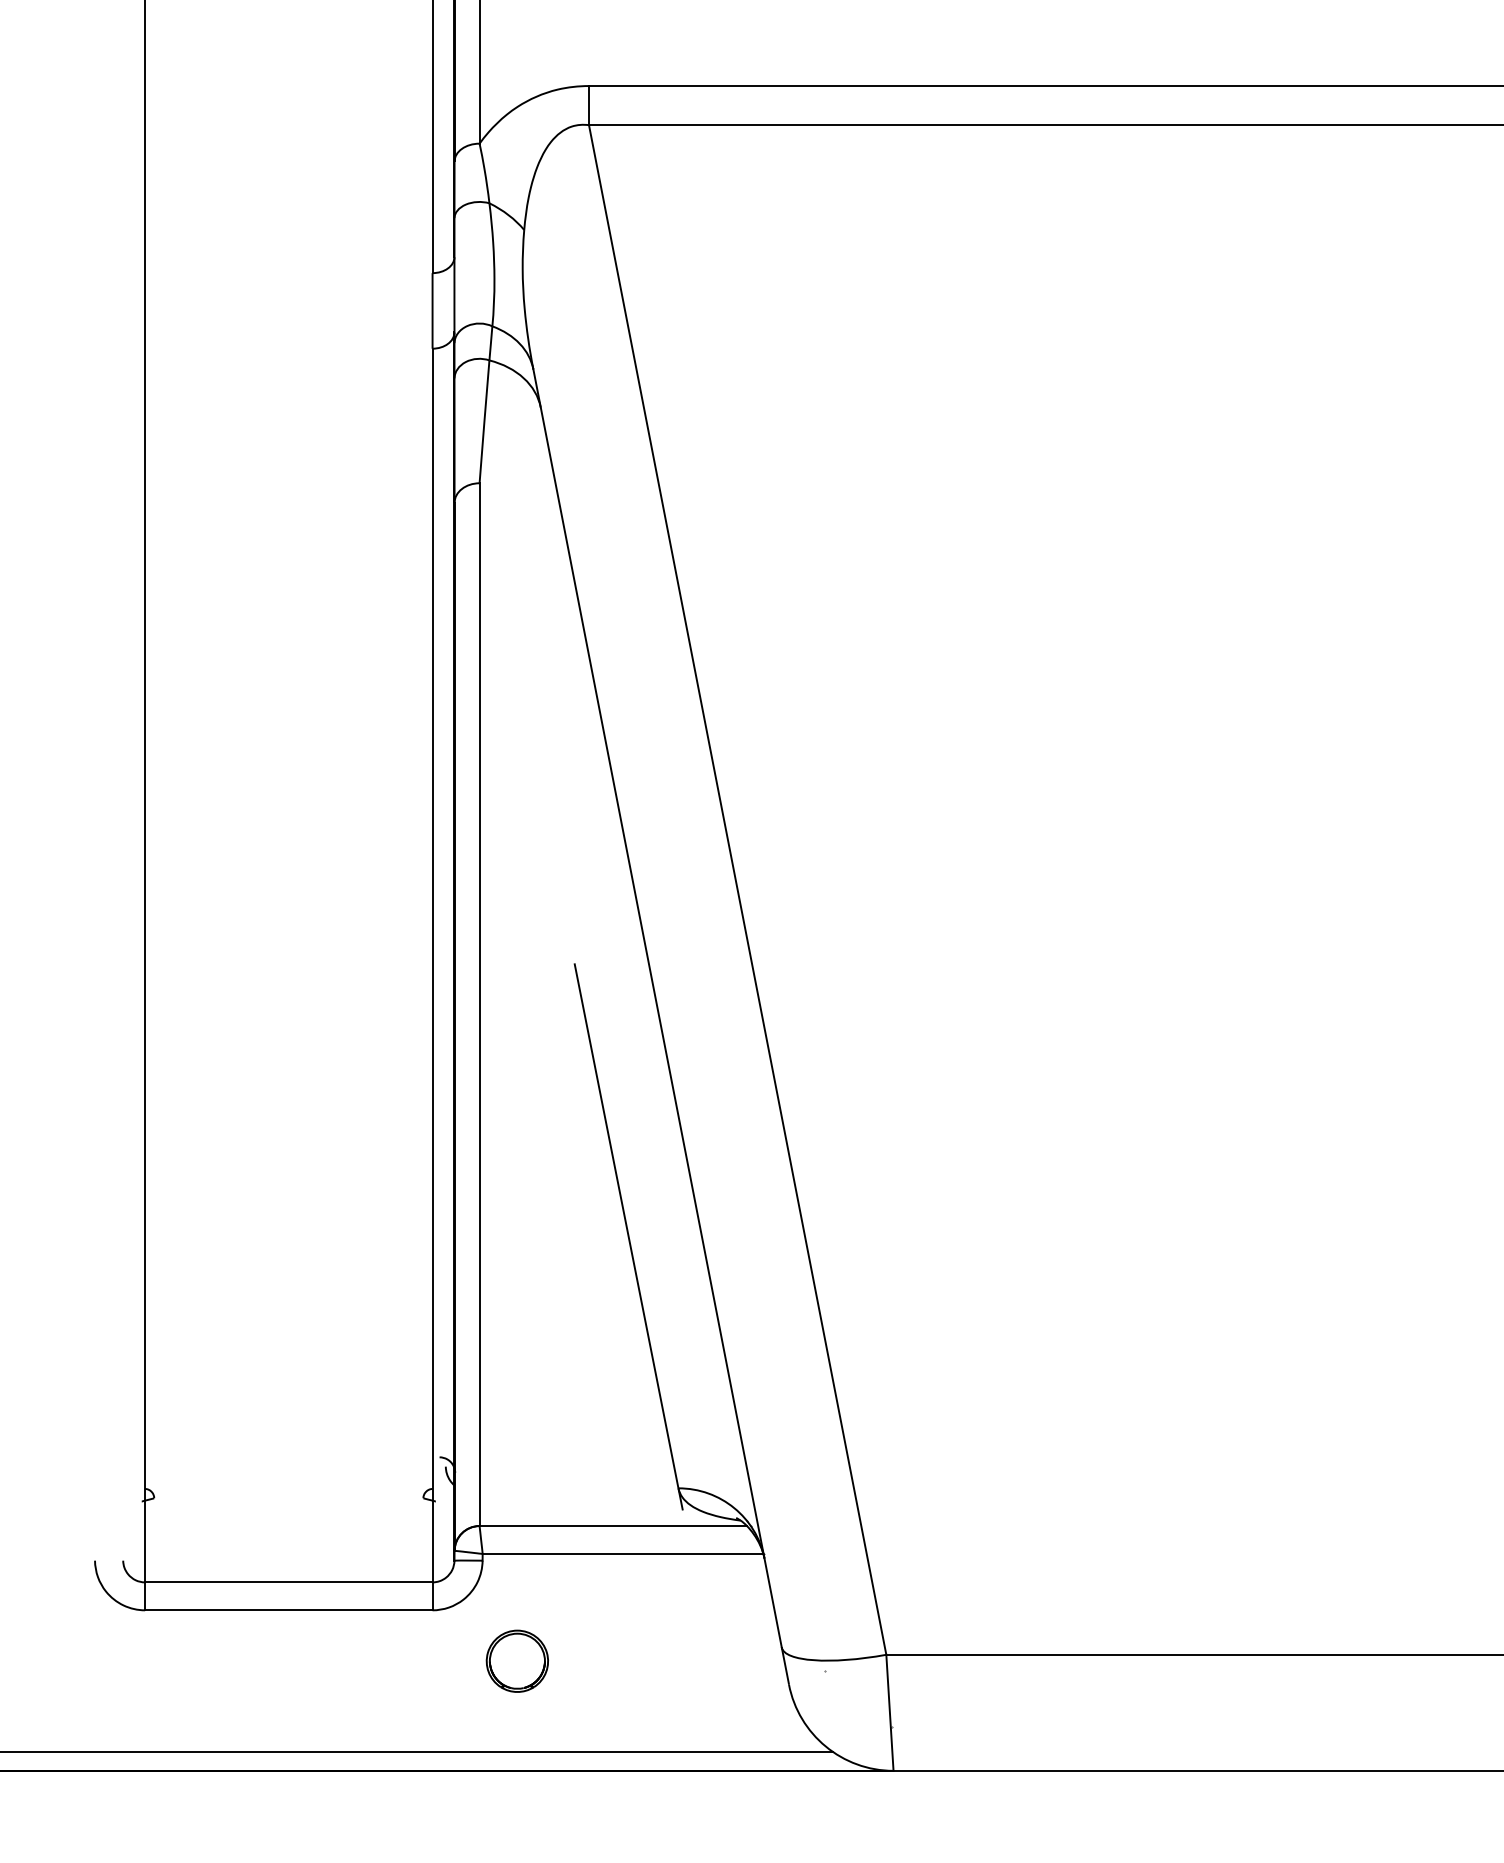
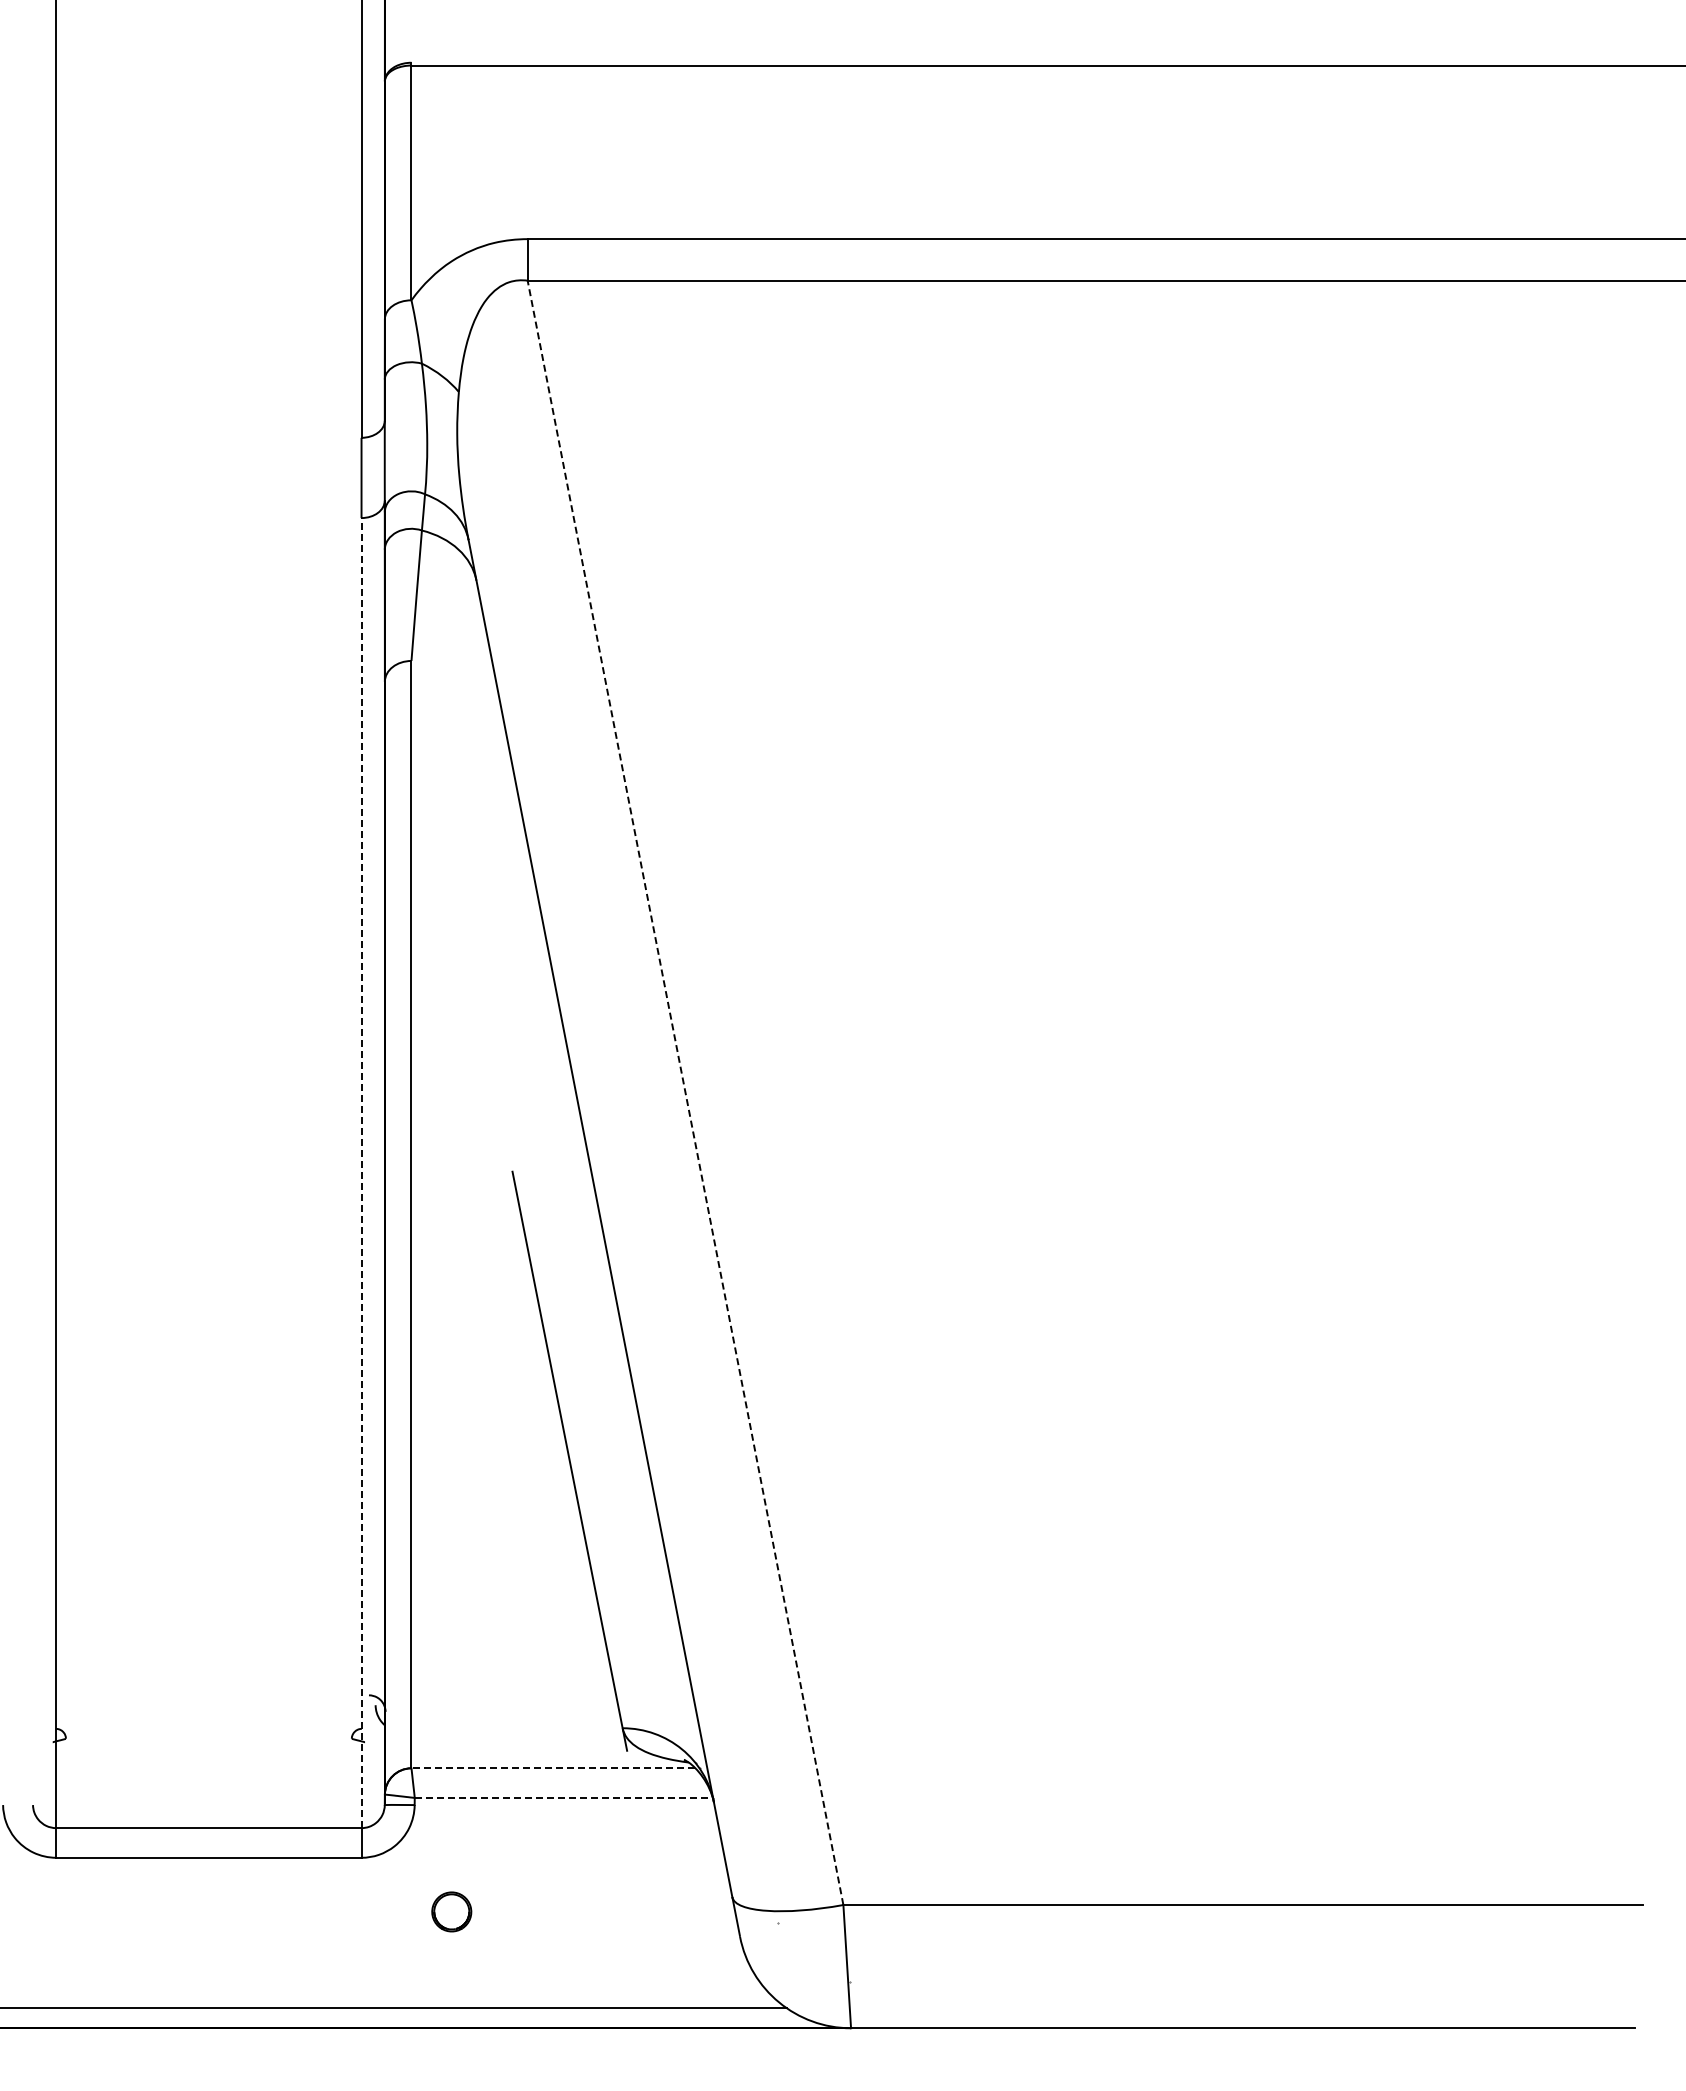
line: (737, 889) -> (685, 1092), solid -> dashed
line: (432, 964) -> (361, 1172), solid -> dashed
line: (613, 1526) -> (553, 1768), solid -> dashed
line: (623, 1553) -> (564, 1797), solid -> dashed
part: (517, 1660) -> (451, 1911), size x0.6

